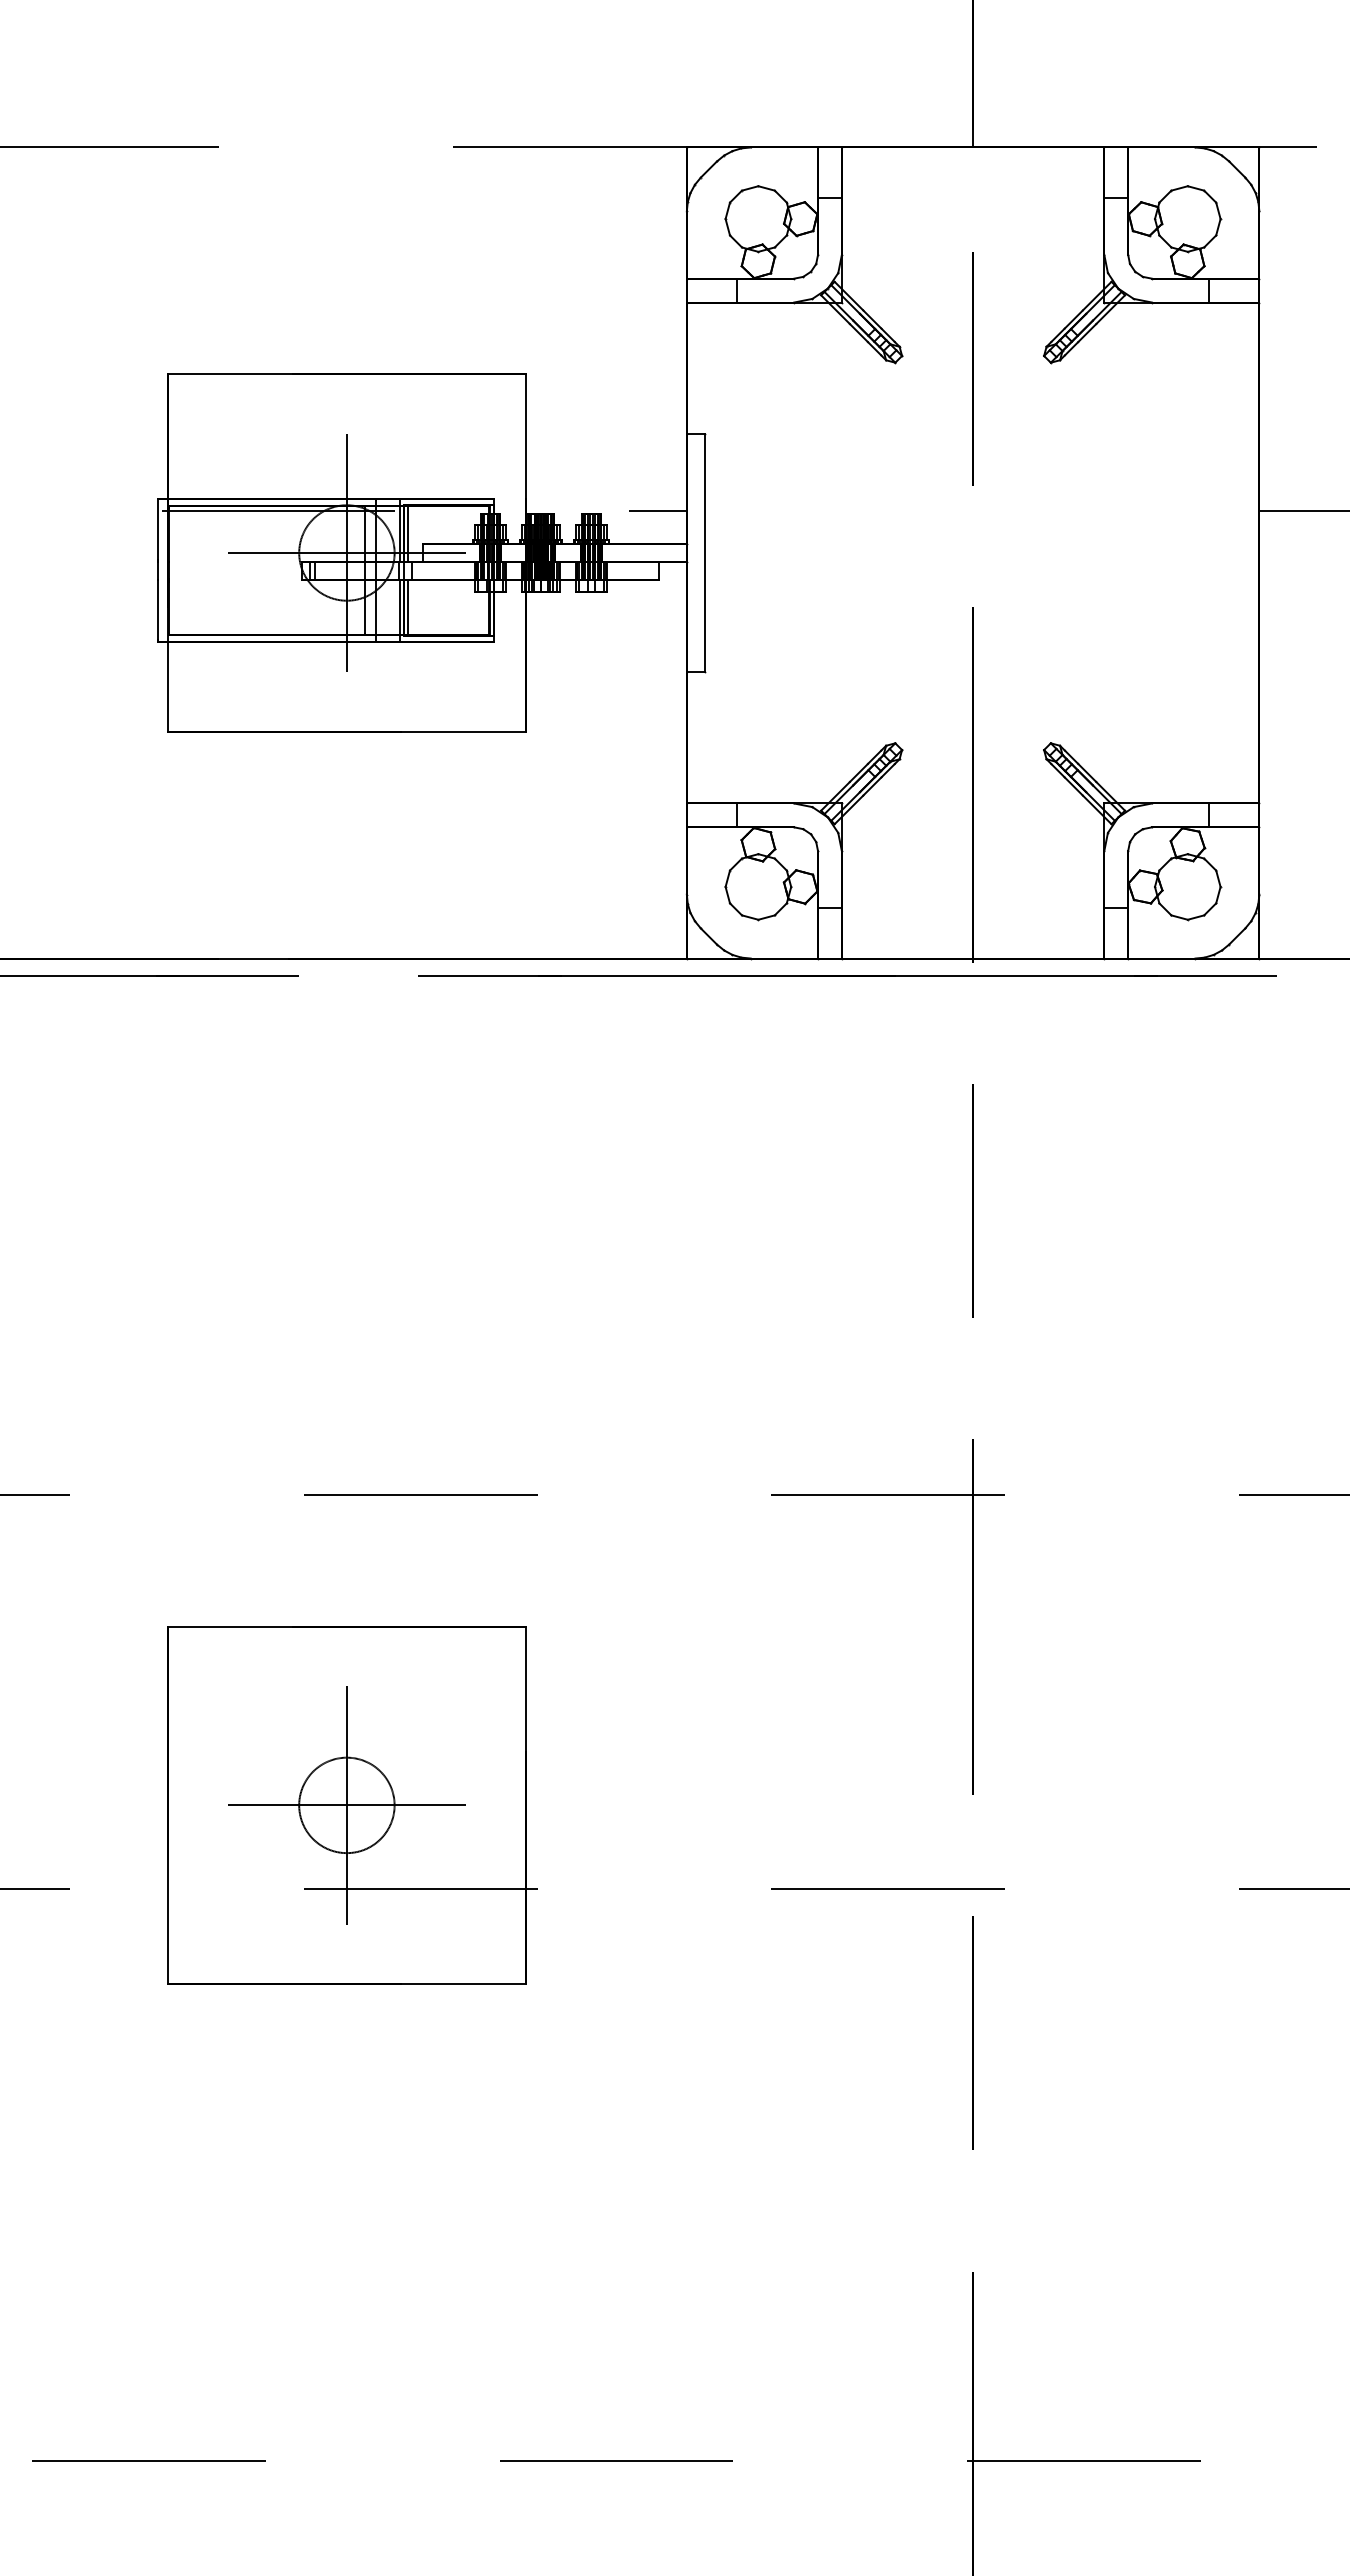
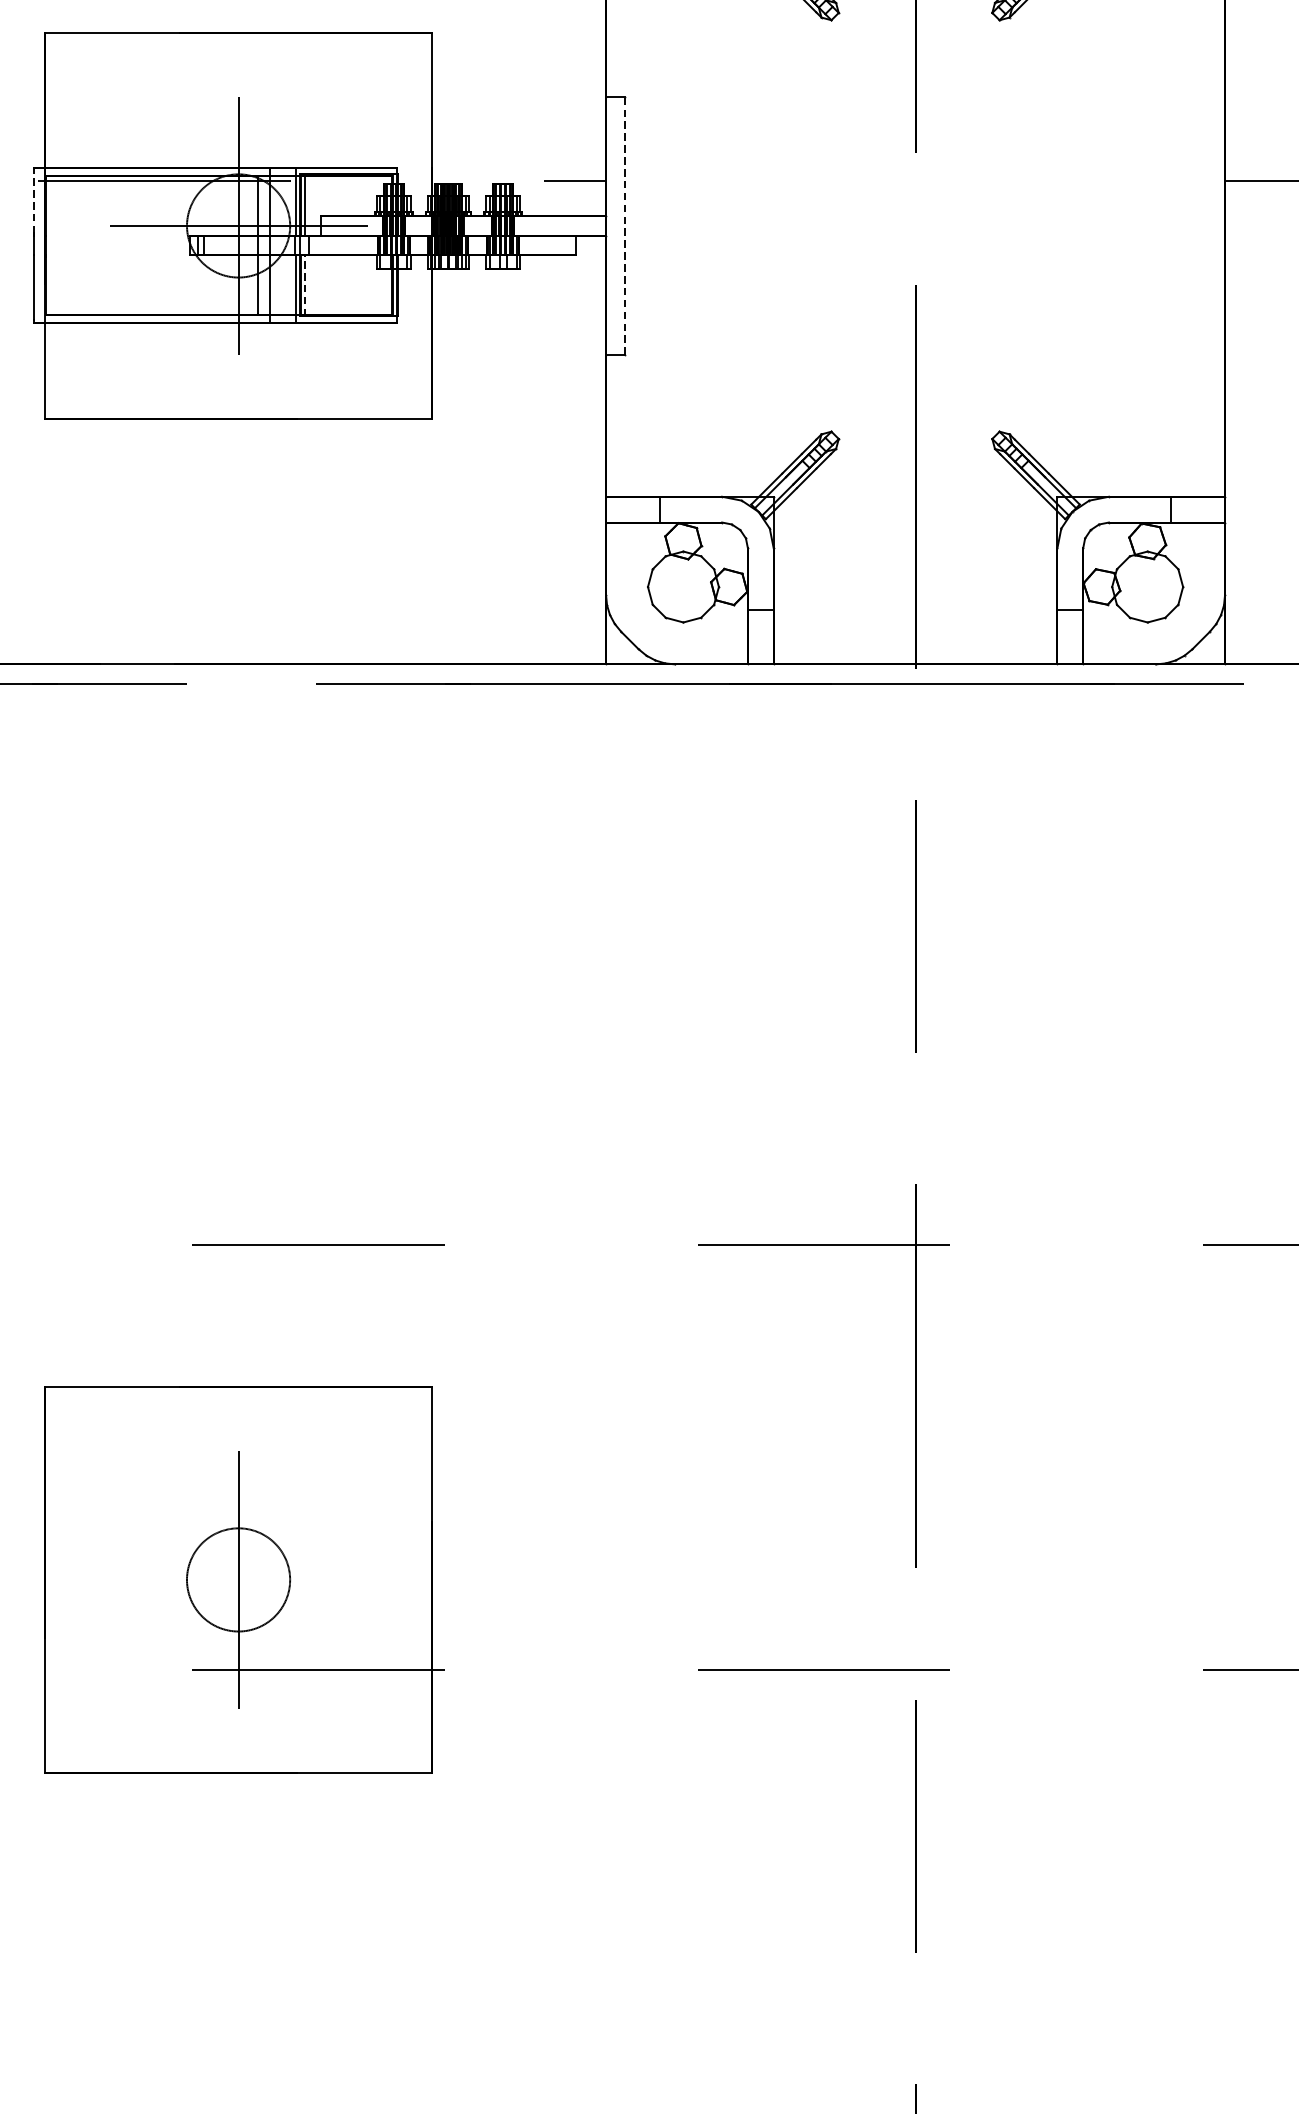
line: (158, 529) -> (34, 200), solid -> dashed
line: (704, 552) -> (625, 225), solid -> dashed
line: (408, 607) -> (305, 284), solid -> dashed
line: (346, 1805) -> (238, 1580), removed

